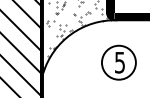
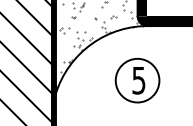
part: (118, 62) -> (137, 80), moved

